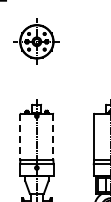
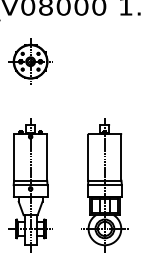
line: (20, 137) -> (14, 158), dashed -> solid
line: (53, 137) -> (47, 158), dashed -> solid

